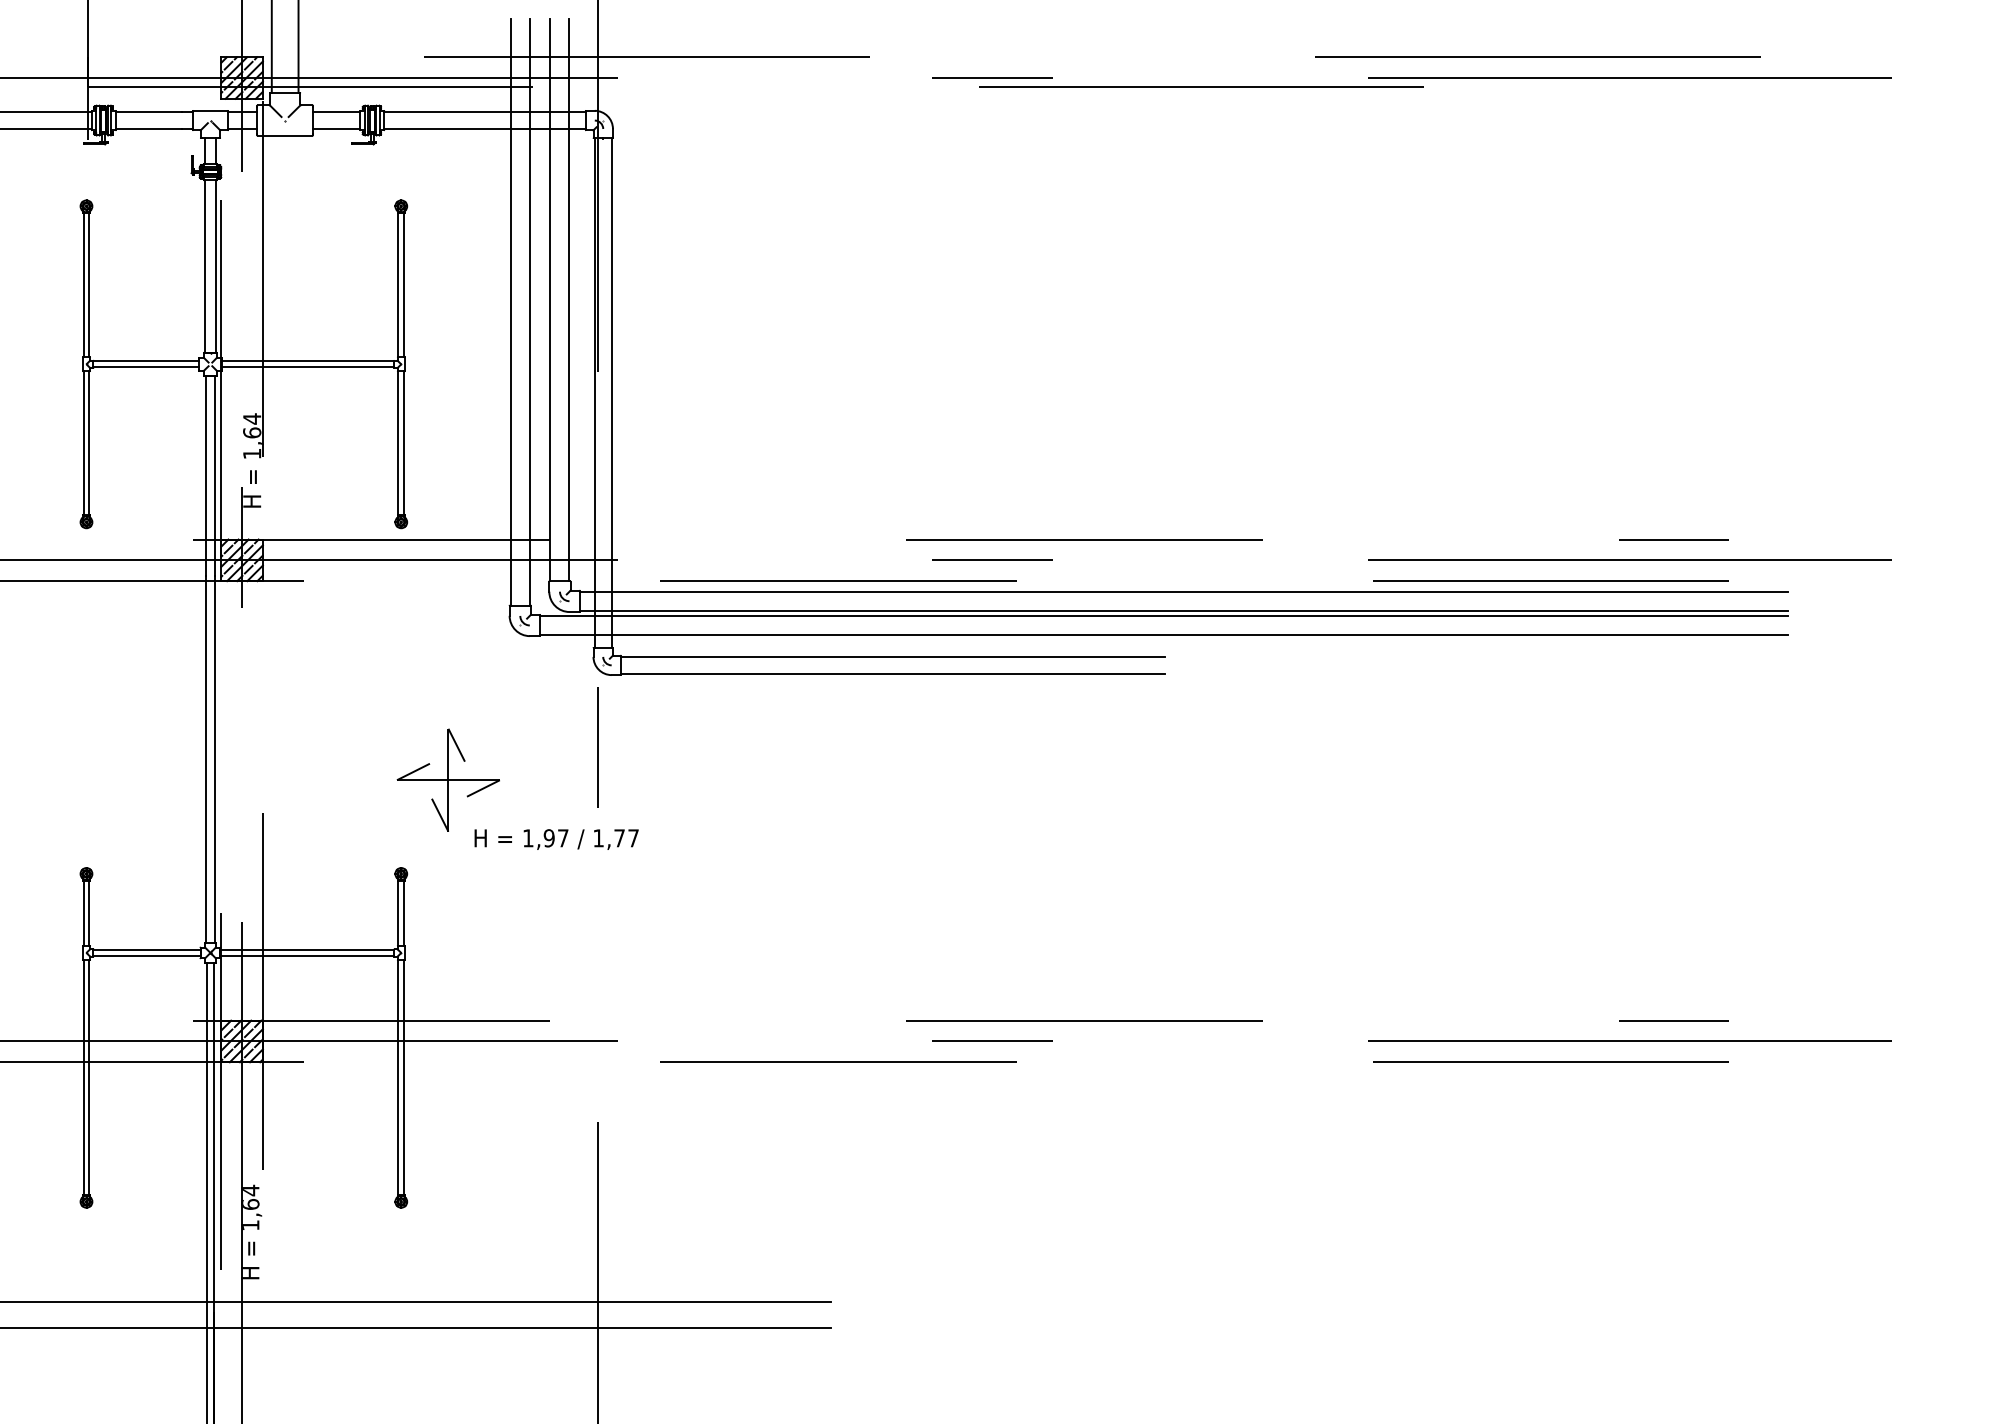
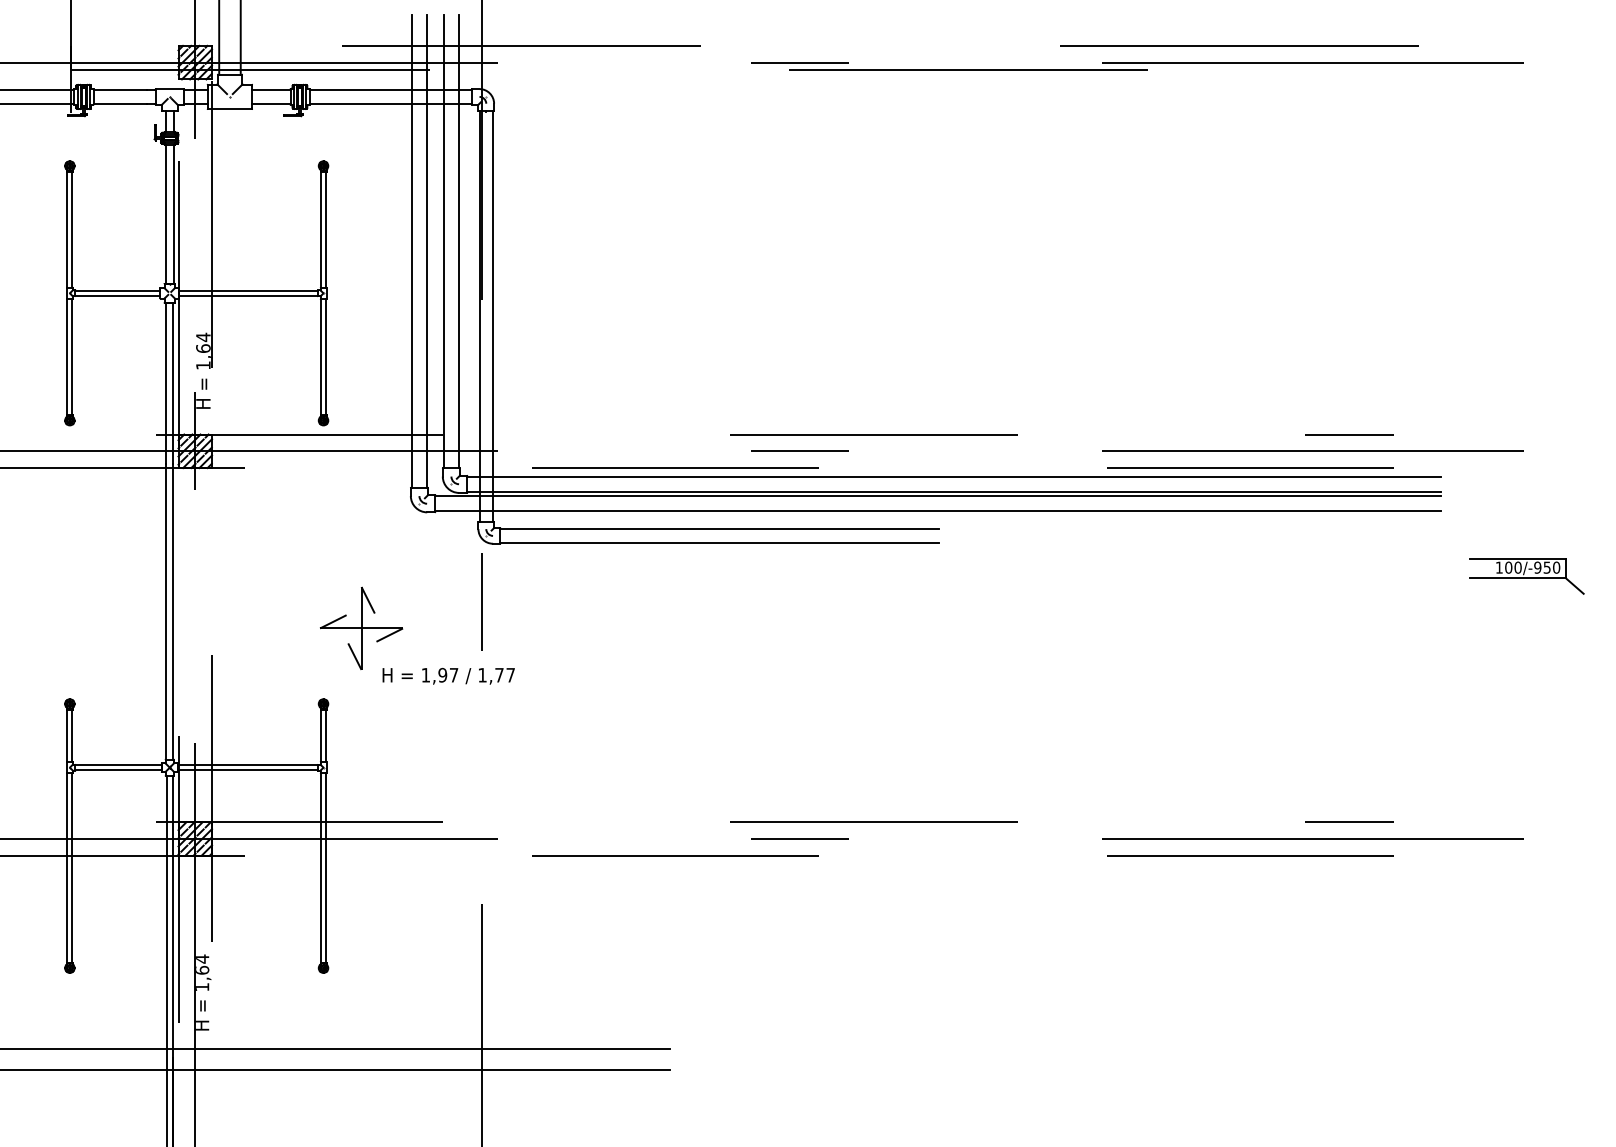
part: (1894, 715) -> (1526, 576), added

